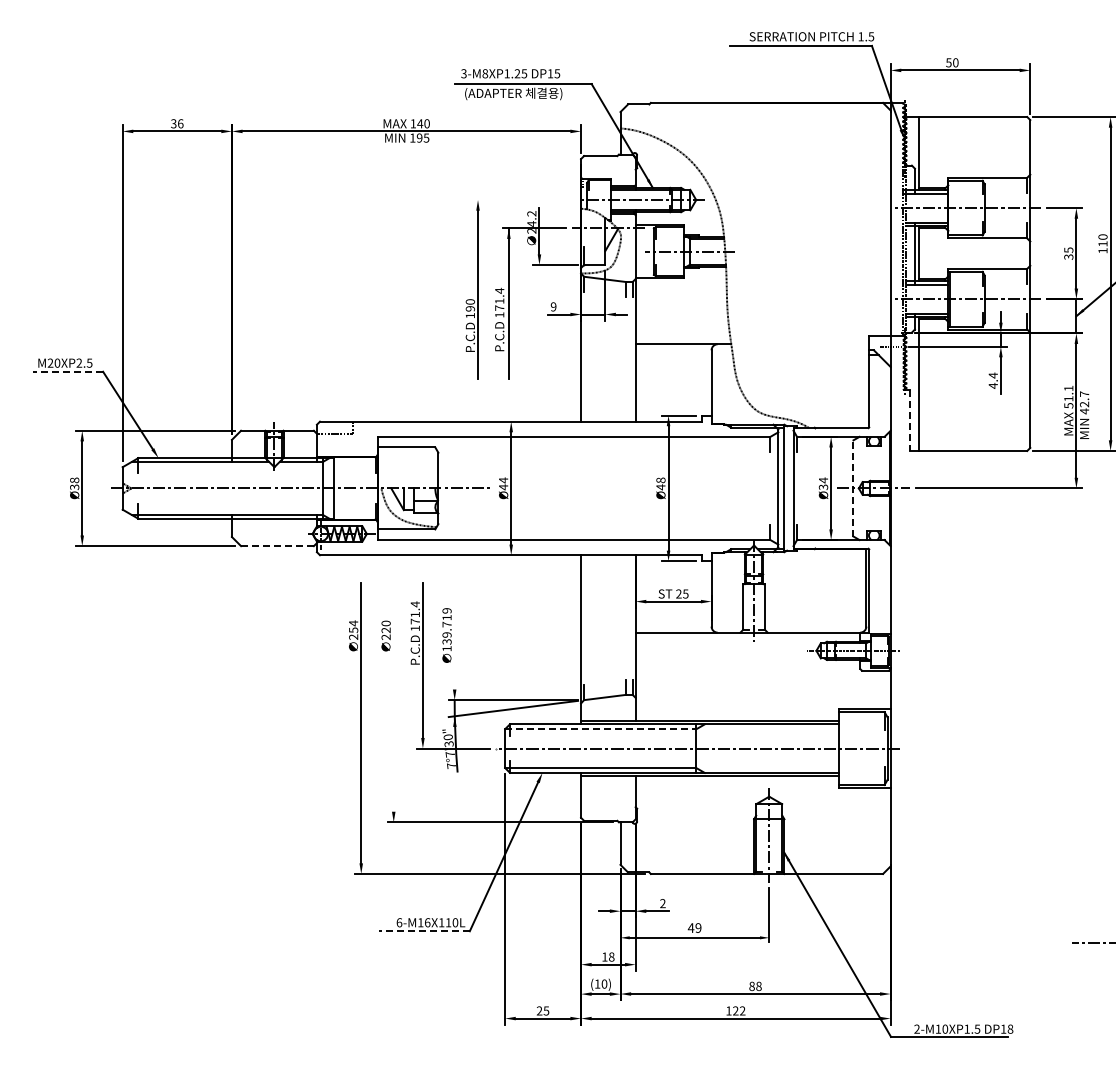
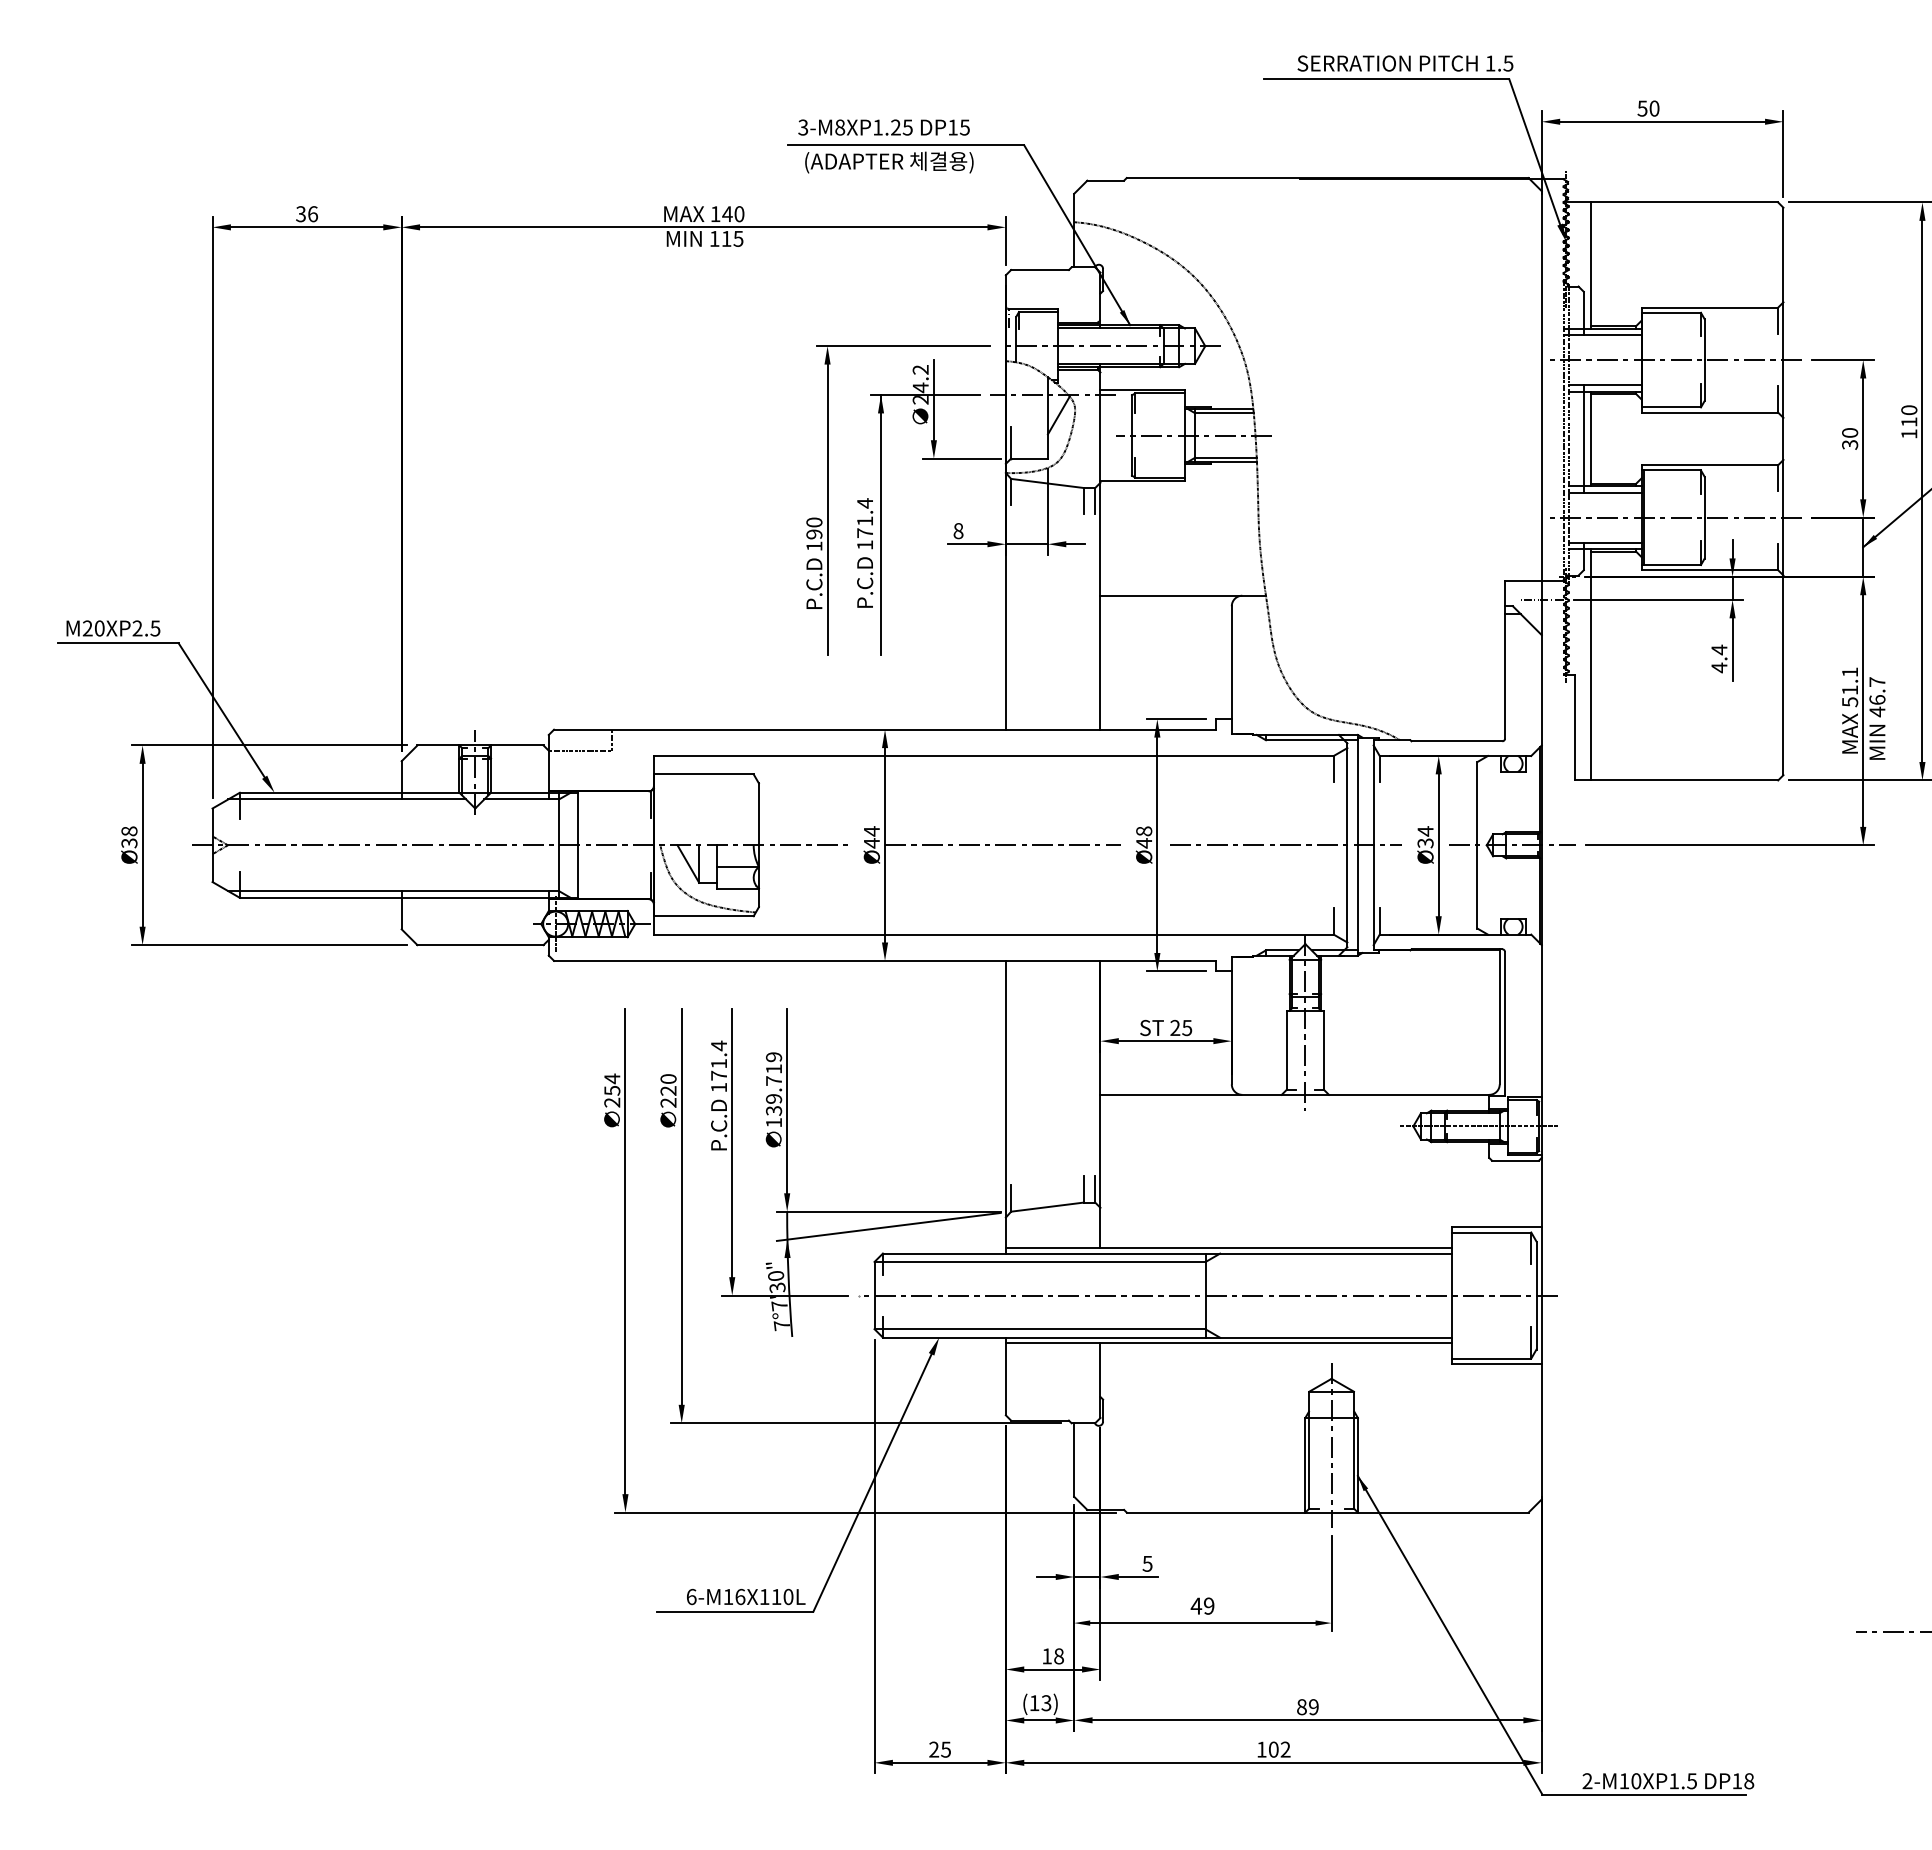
text: (419, 137) -> (726, 237), 195 -> 115
line: (521, 200) -> (902, 346), added
text: (1068, 250) -> (1849, 433), 35 -> 30
text: (553, 306) -> (958, 530), 9 -> 8
line: (68, 371) -> (118, 642), dashed -> solid
text: (1084, 404) -> (1877, 699), 42.7 -> 46.7
line: (909, 421) -> (1574, 729), dashed -> solid
line: (853, 487) -> (1477, 843), dashed -> solid
line: (579, 488) -> (1003, 845), added
line: (742, 488) -> (1285, 845), added
line: (277, 546) -> (480, 945), dashed -> solid
line: (454, 636) -> (786, 1101), added
line: (393, 697) -> (681, 1207), added
line: (600, 729) -> (1039, 1262), dashed -> solid
text: (662, 903) -> (1146, 1563), 2 -> 5
line: (424, 931) -> (734, 1612), dashed -> solid
text: (604, 983) -> (1046, 1702), (10) -> (13)
text: (758, 986) -> (1313, 1707), 88 -> 89
text: (735, 1010) -> (1273, 1748), 122 -> 102

